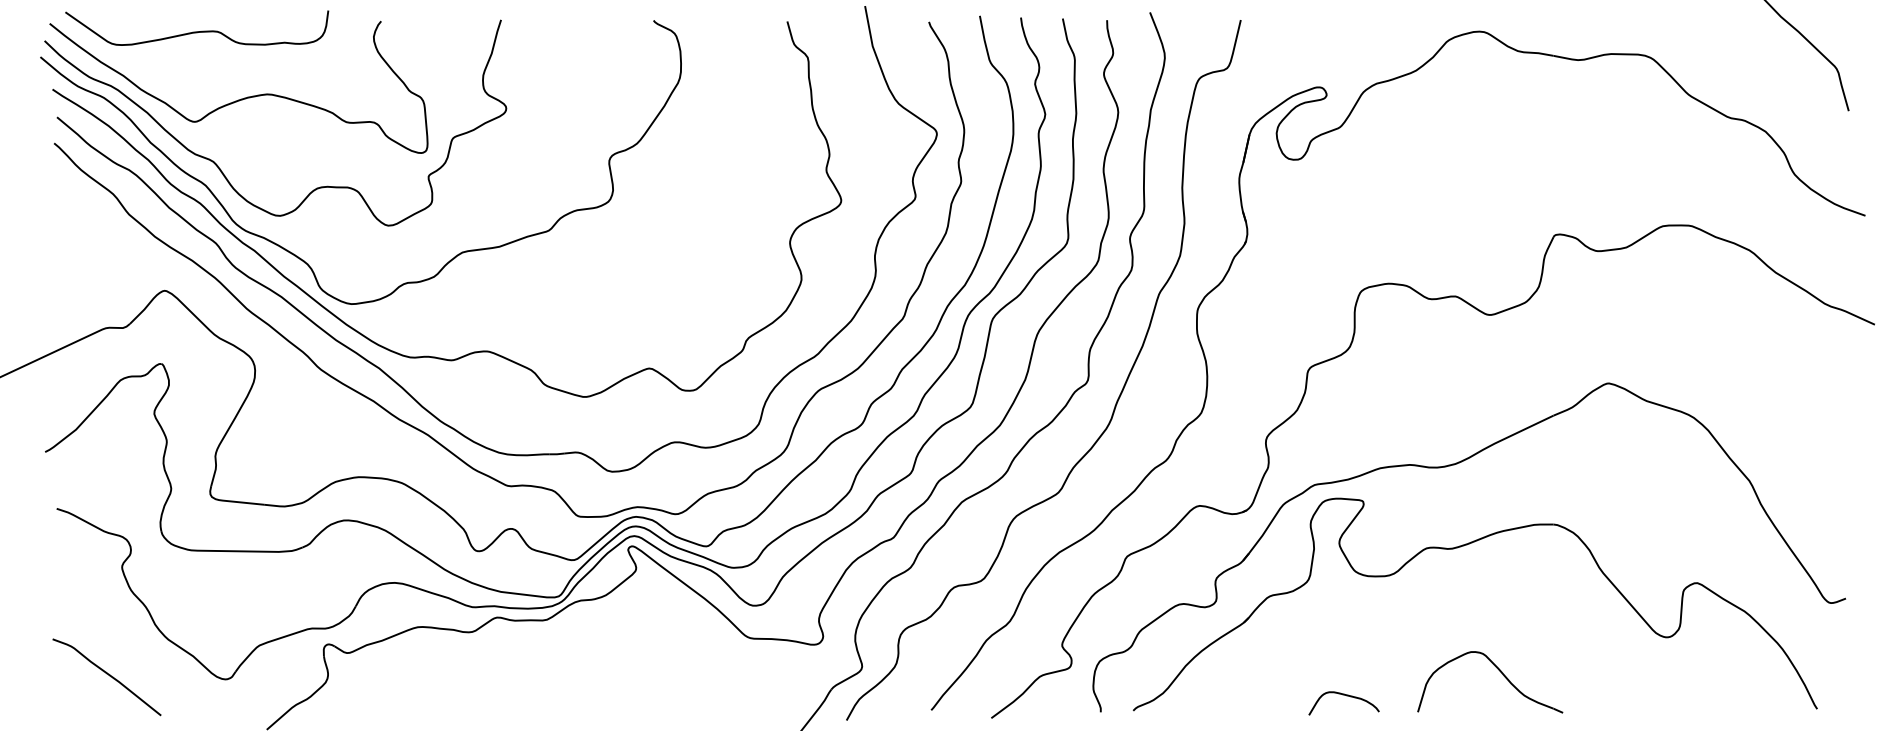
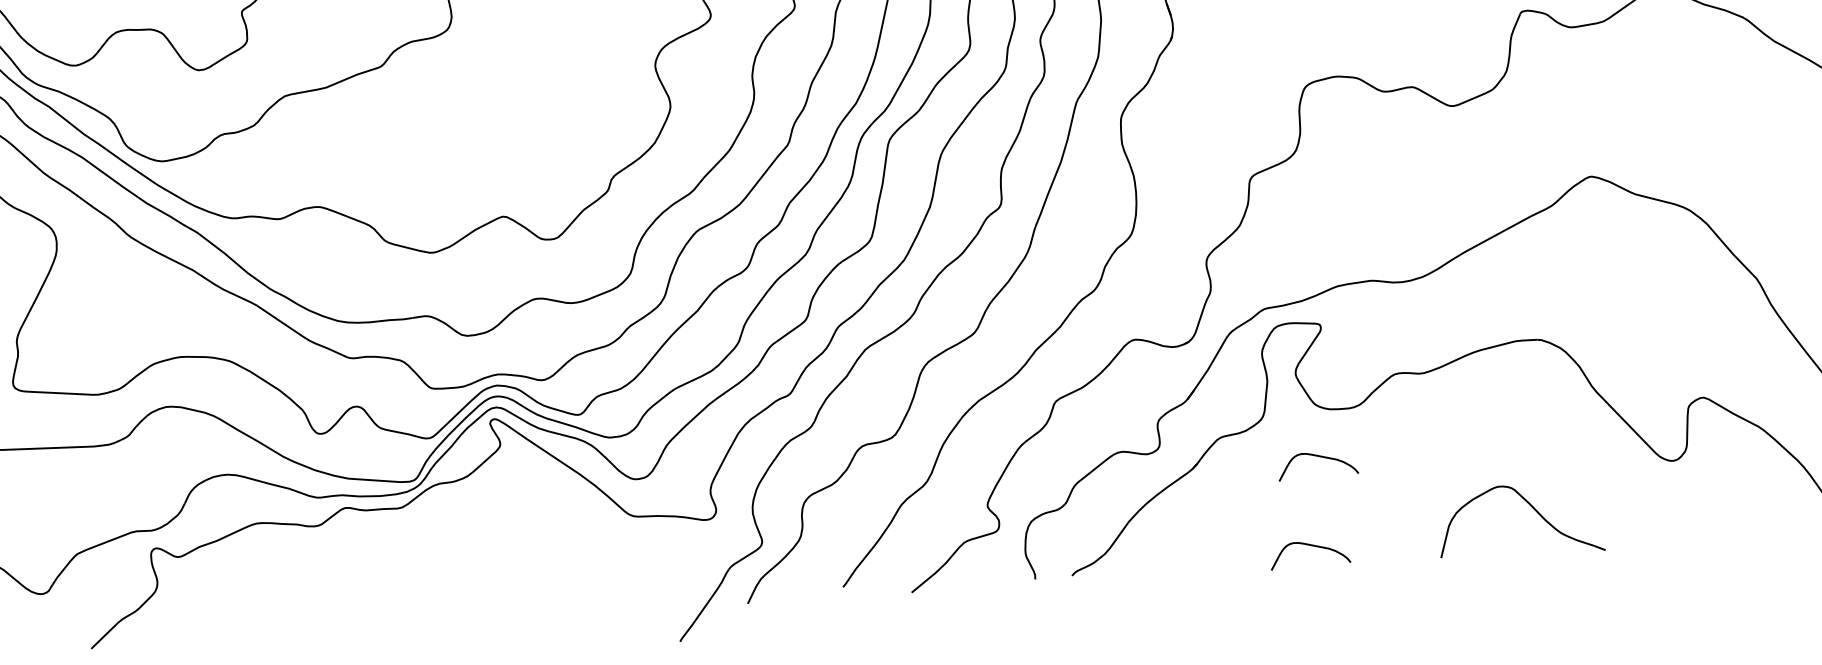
curve: (1357, 618) -> (1320, 457), added
part: (1500, 672) -> (1532, 508), moved

